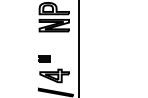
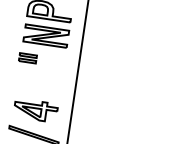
part: (44, 58) -> (28, 57), moved

